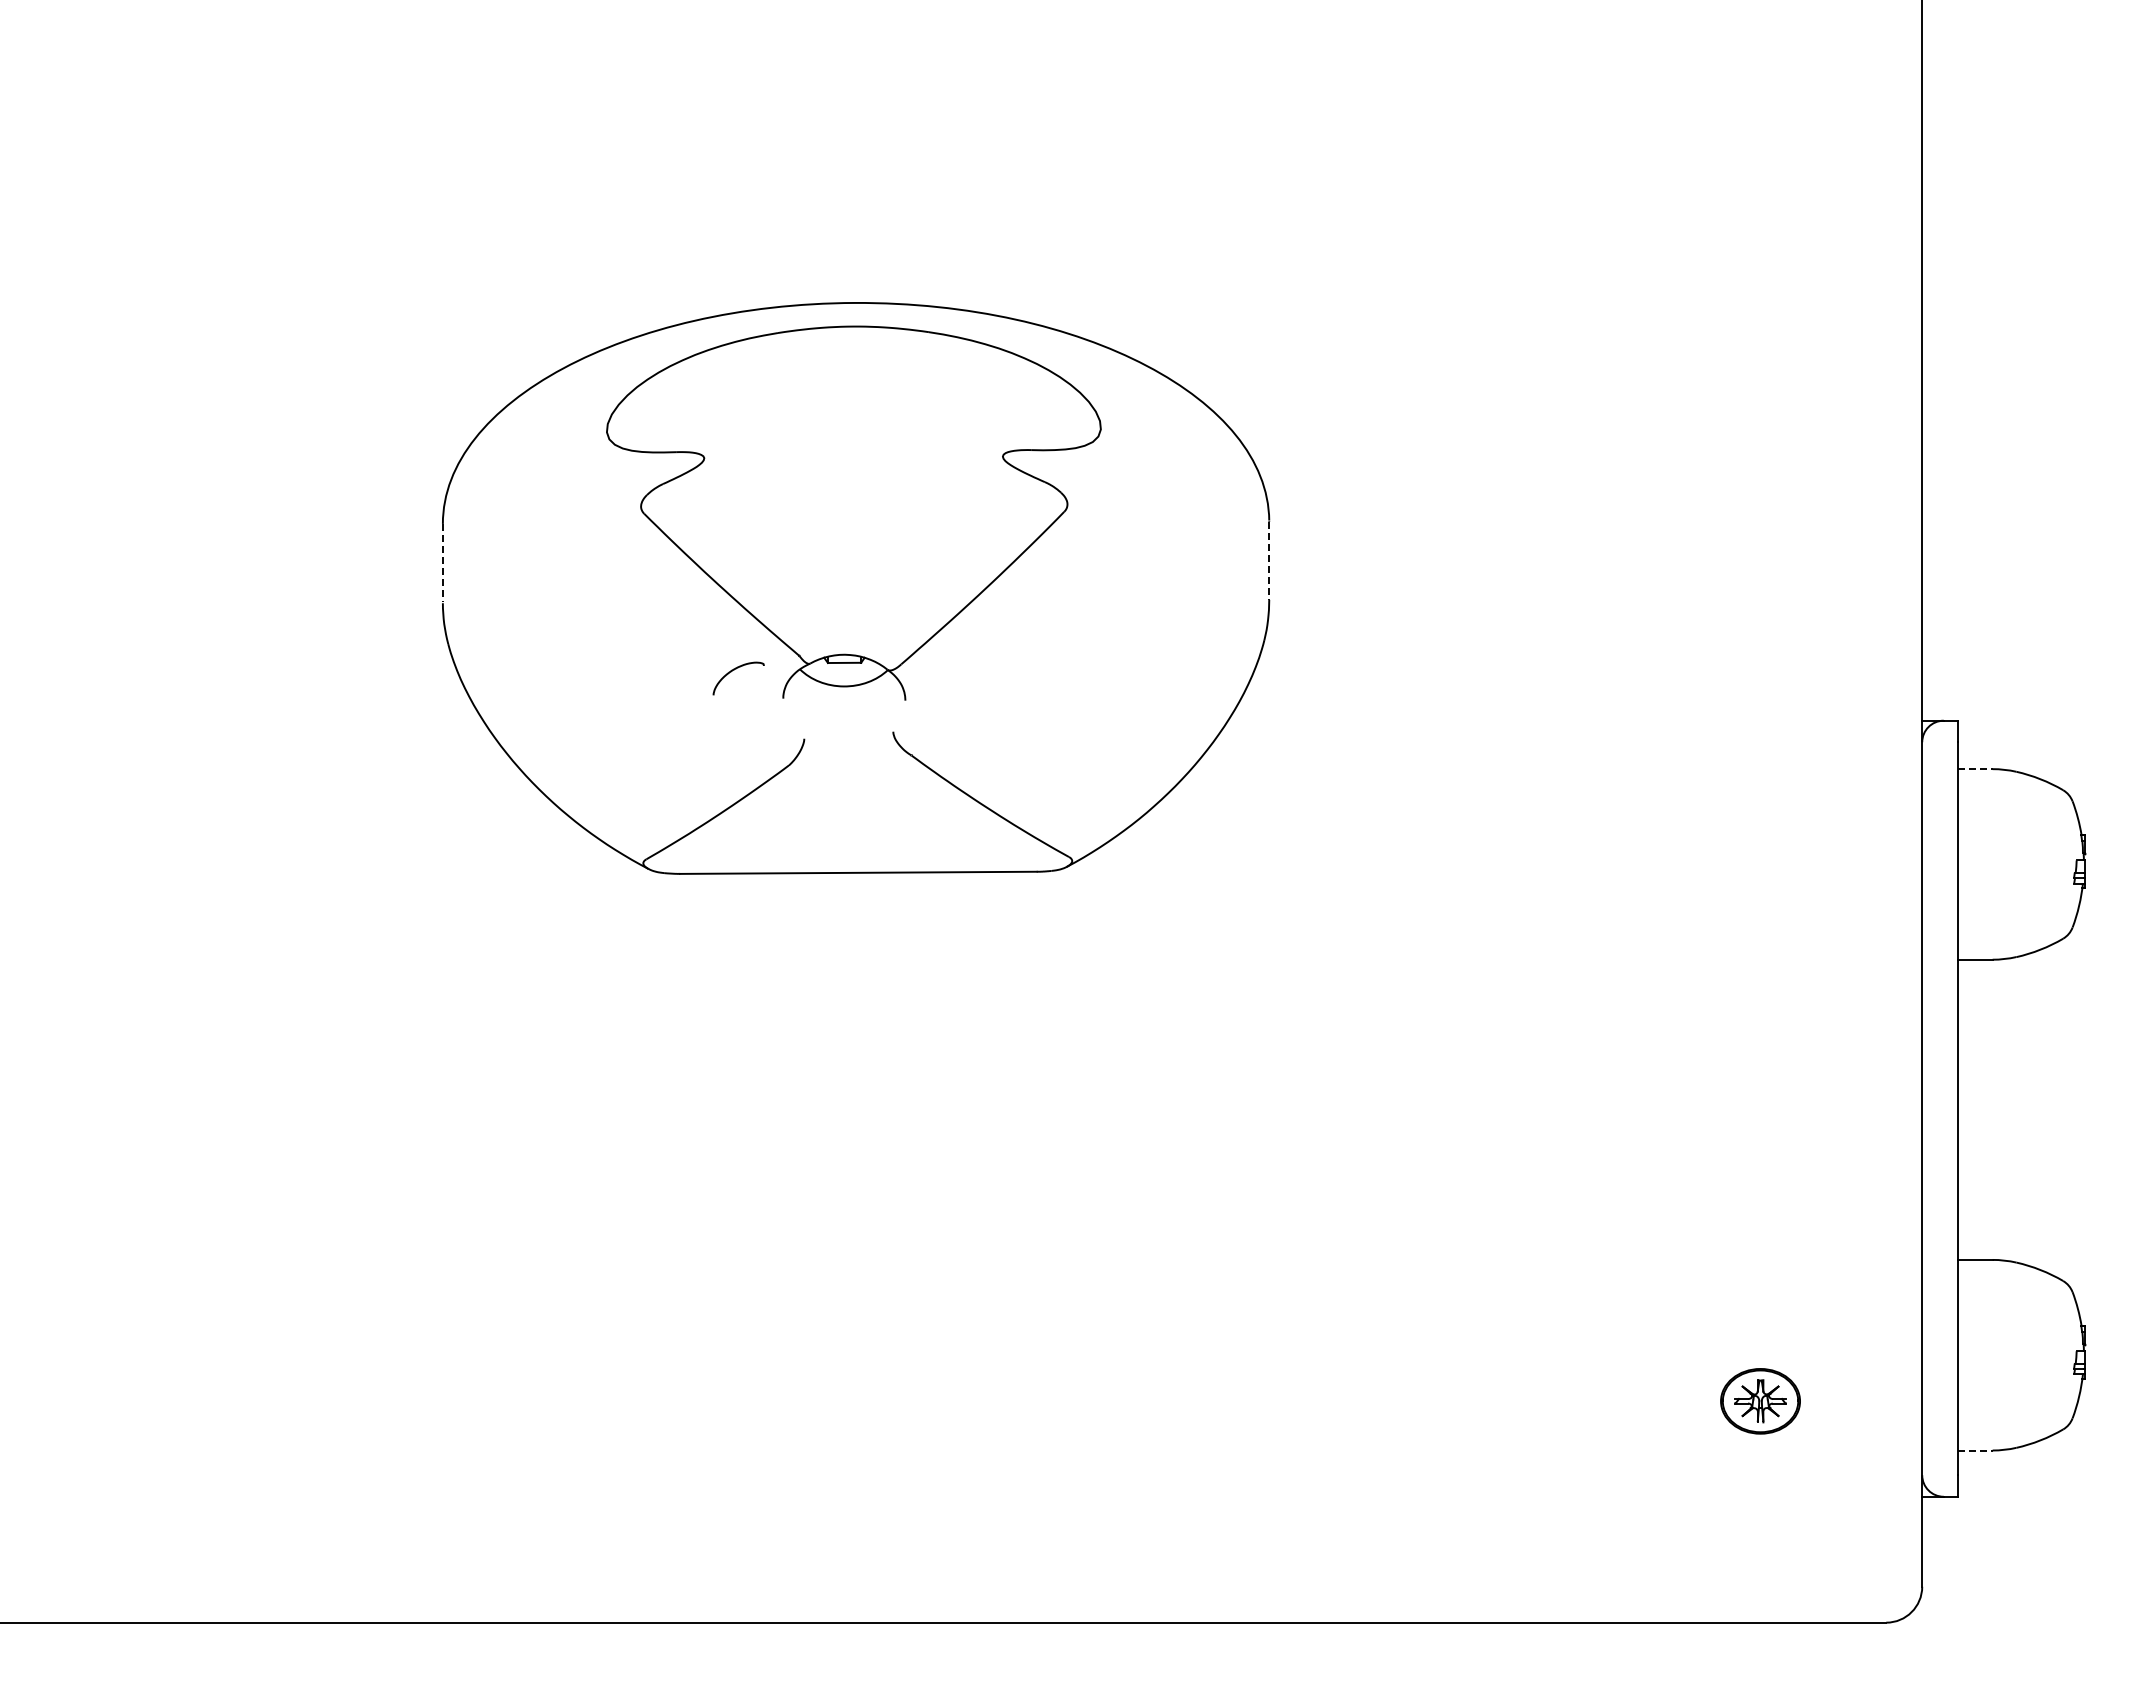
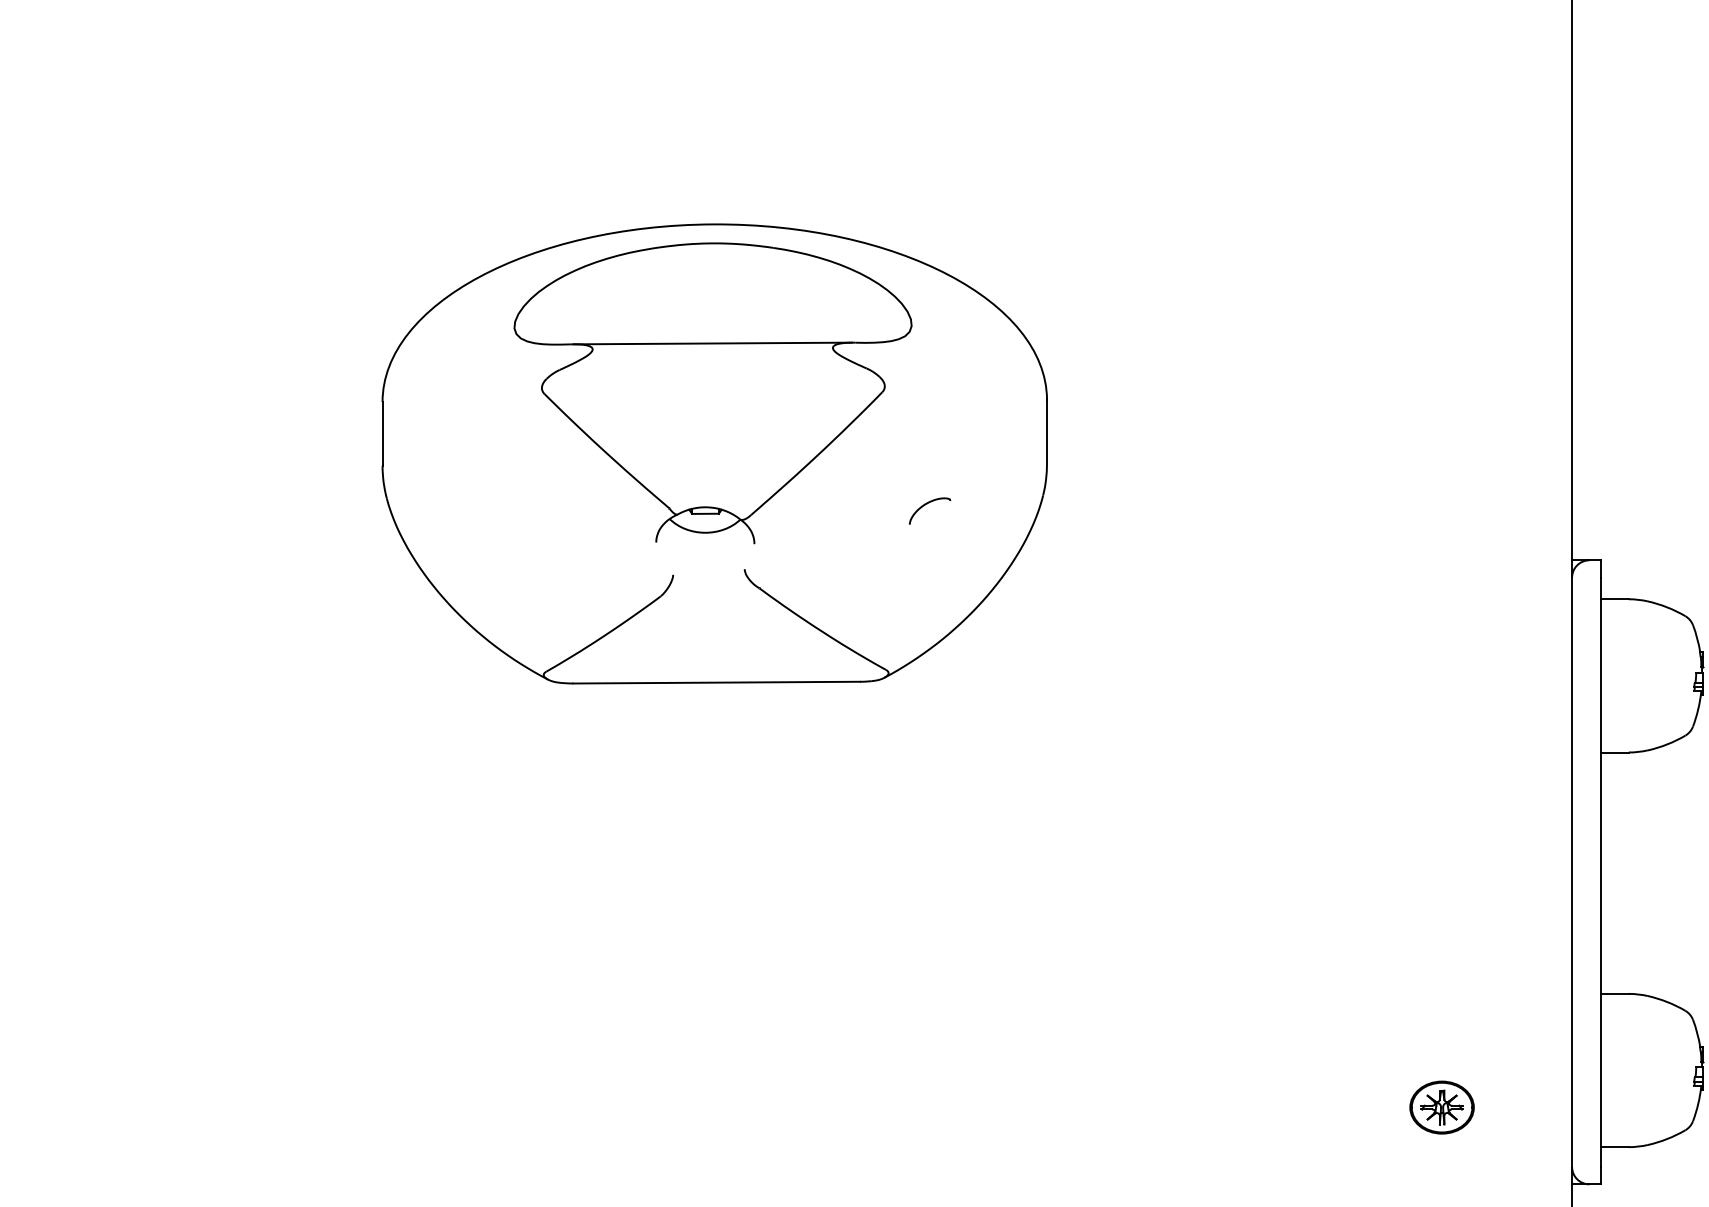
line: (853, 451) -> (712, 343), added
line: (1269, 561) -> (1047, 432), dashed -> solid
line: (442, 563) -> (382, 433), dashed -> solid
curve: (734, 670) -> (926, 504), moved
line: (1975, 769) -> (1614, 599), dashed -> solid
line: (1975, 1450) -> (1614, 1147), dashed -> solid

